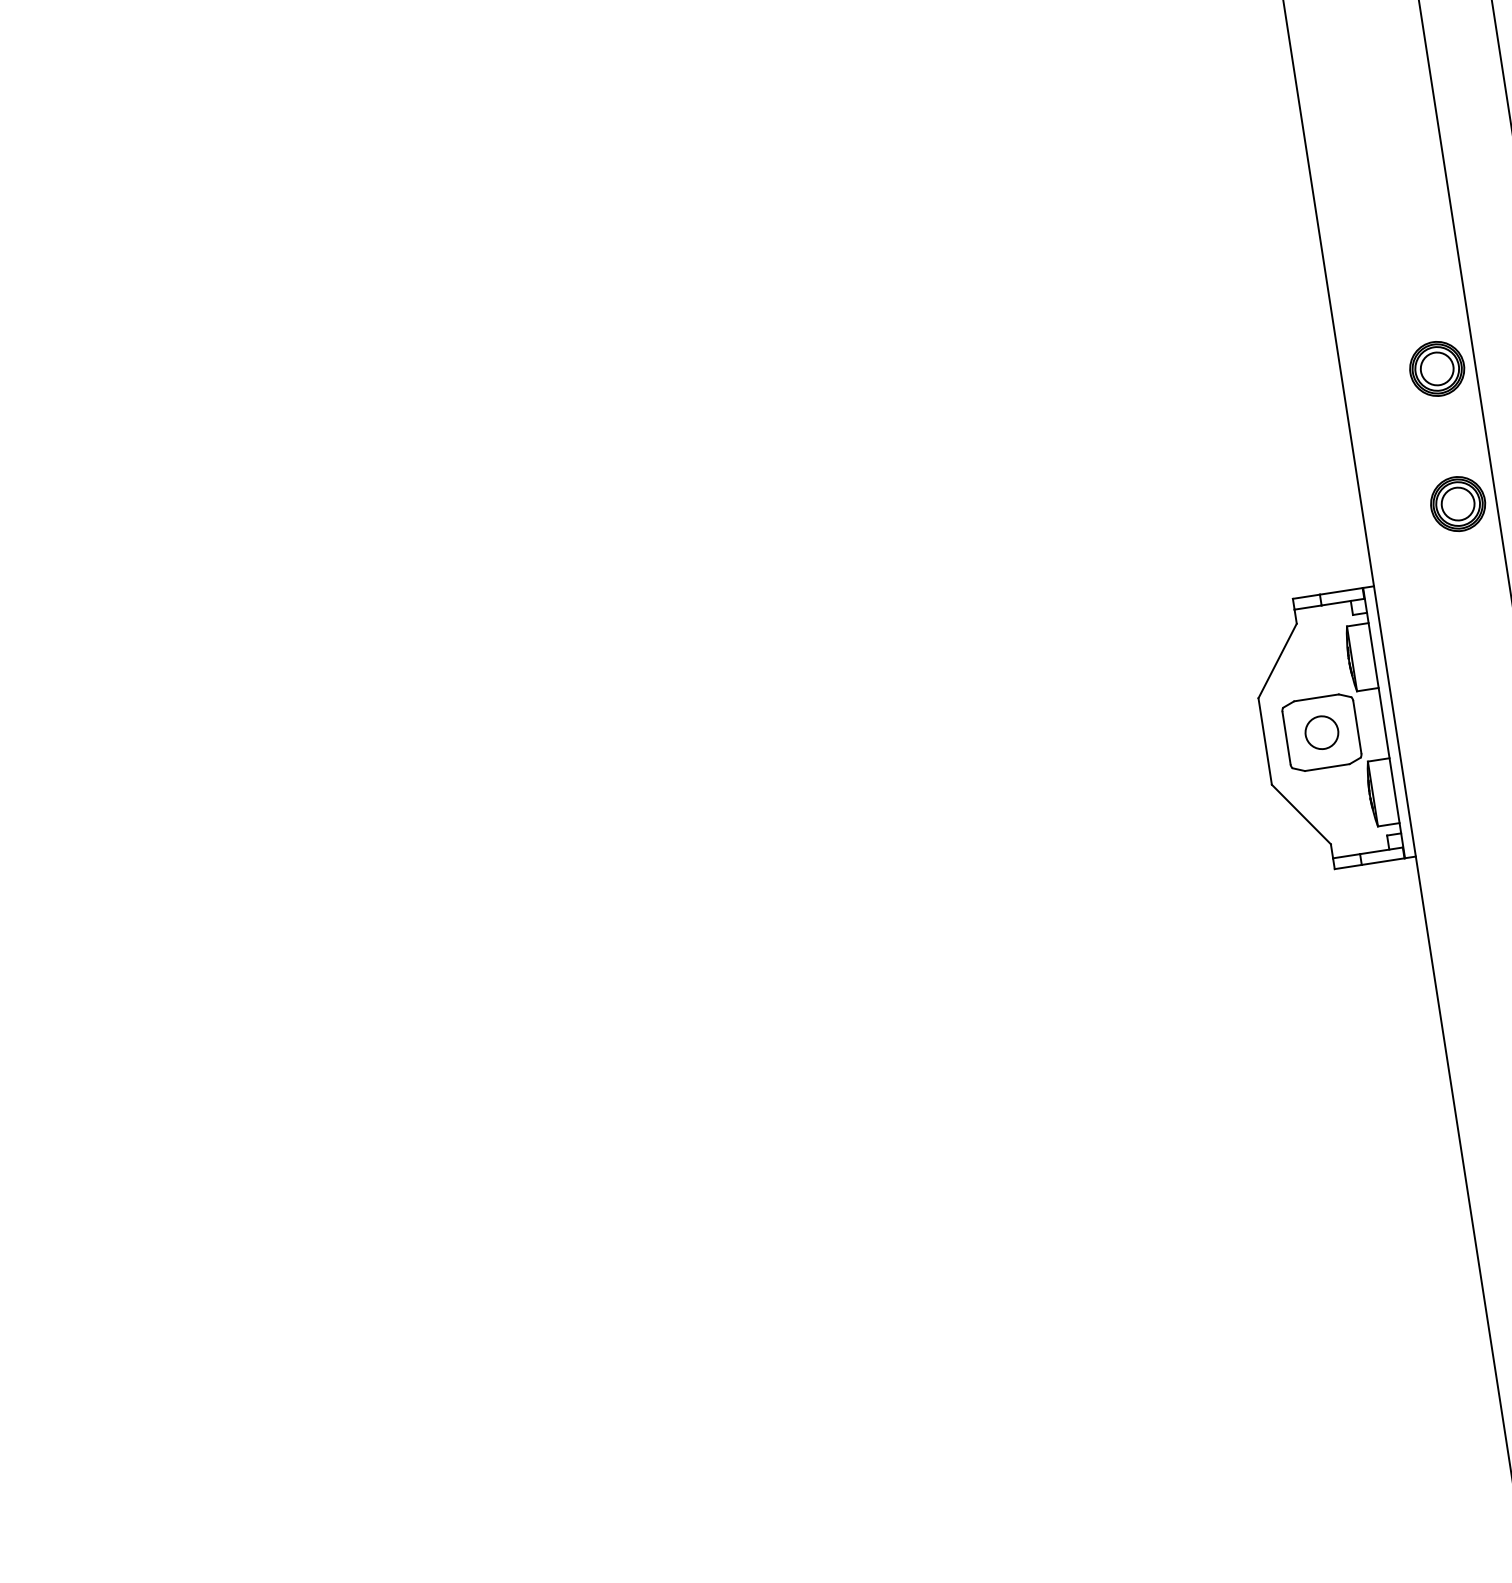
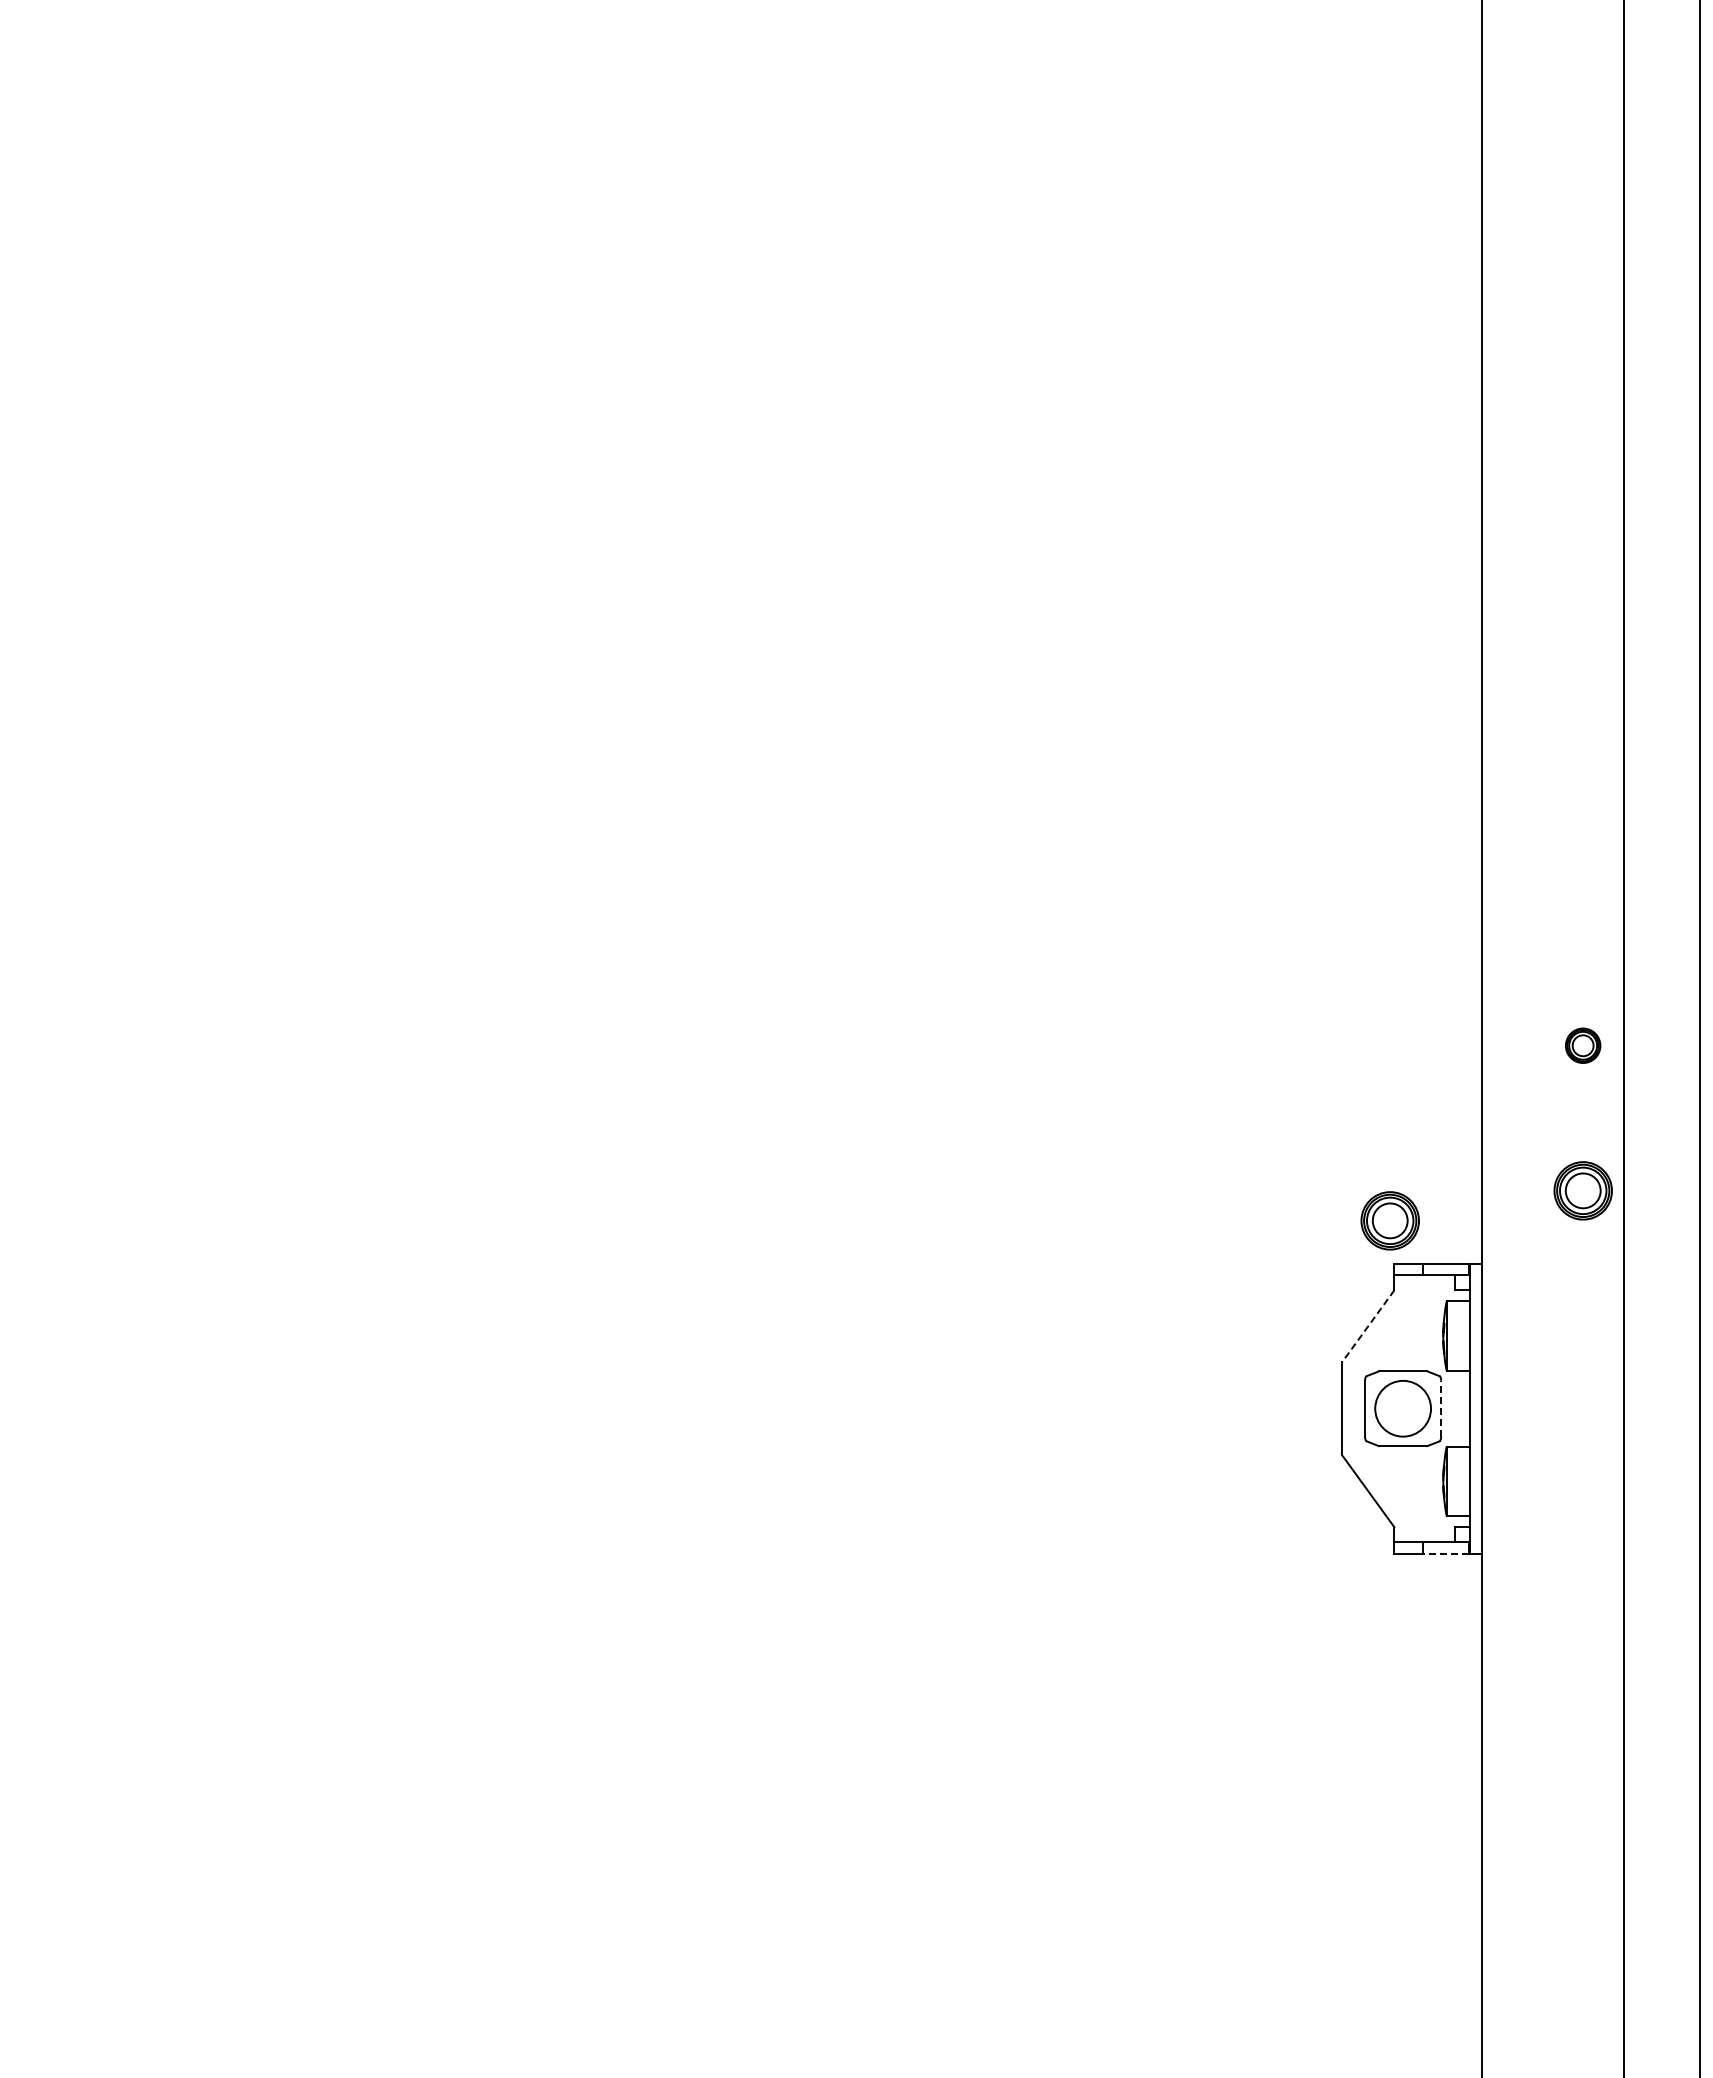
part: (1436, 368) -> (1582, 1045), size x0.6
part: (1282, 559) -> (1389, 1220), added
line: (1277, 661) -> (1368, 1326), solid -> dashed
line: (1357, 726) -> (1441, 1408), solid -> dashed
circle: (1321, 732) -> (1402, 1408), size x1.6
line: (1383, 861) -> (1446, 1553), solid -> dashed

